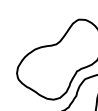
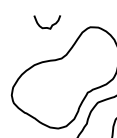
curve: (48, 17) -> (51, 24), added

